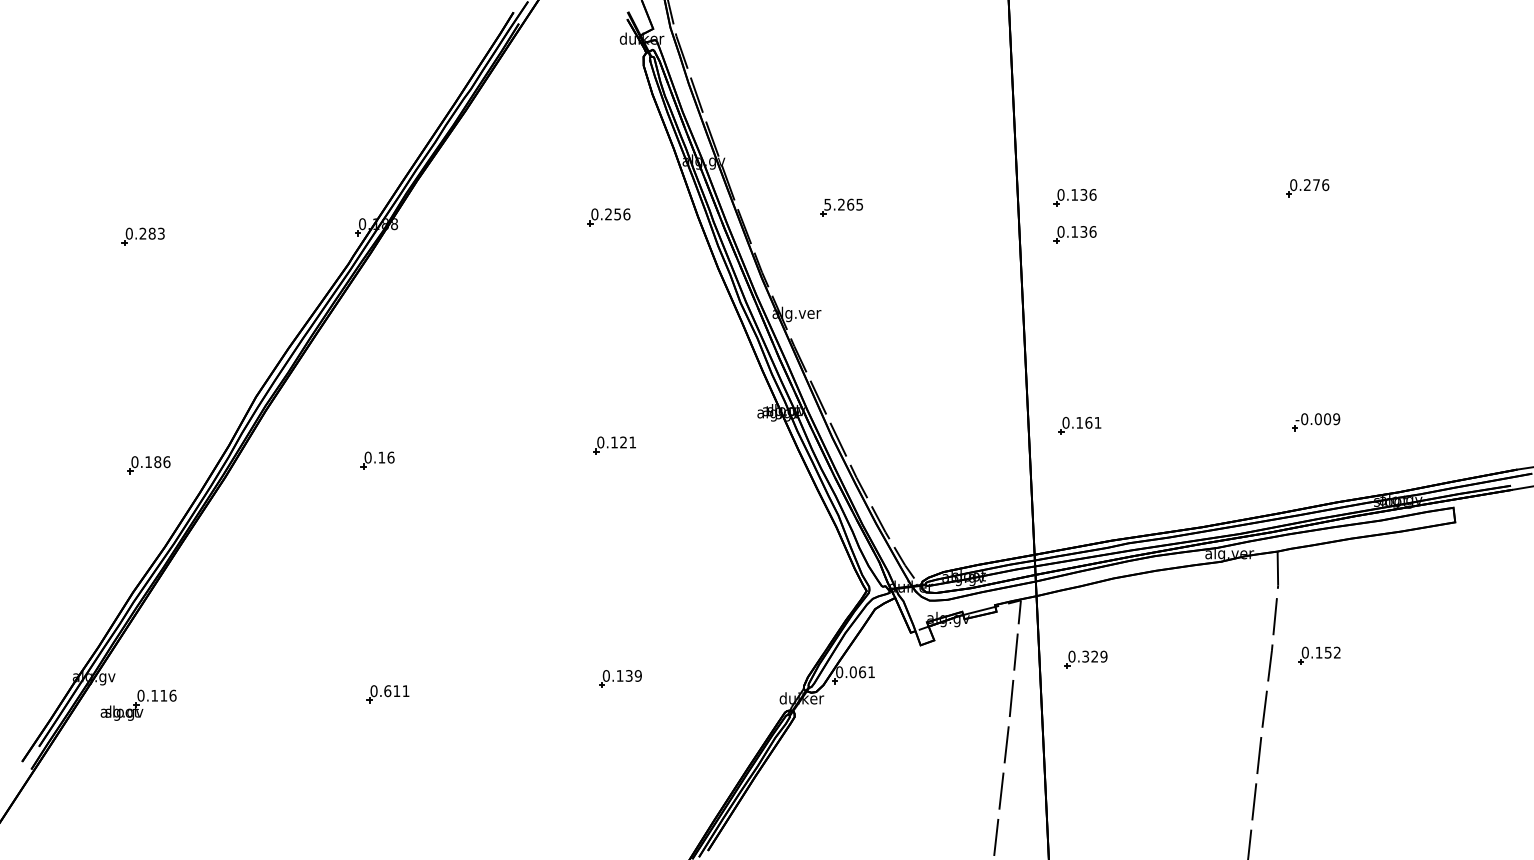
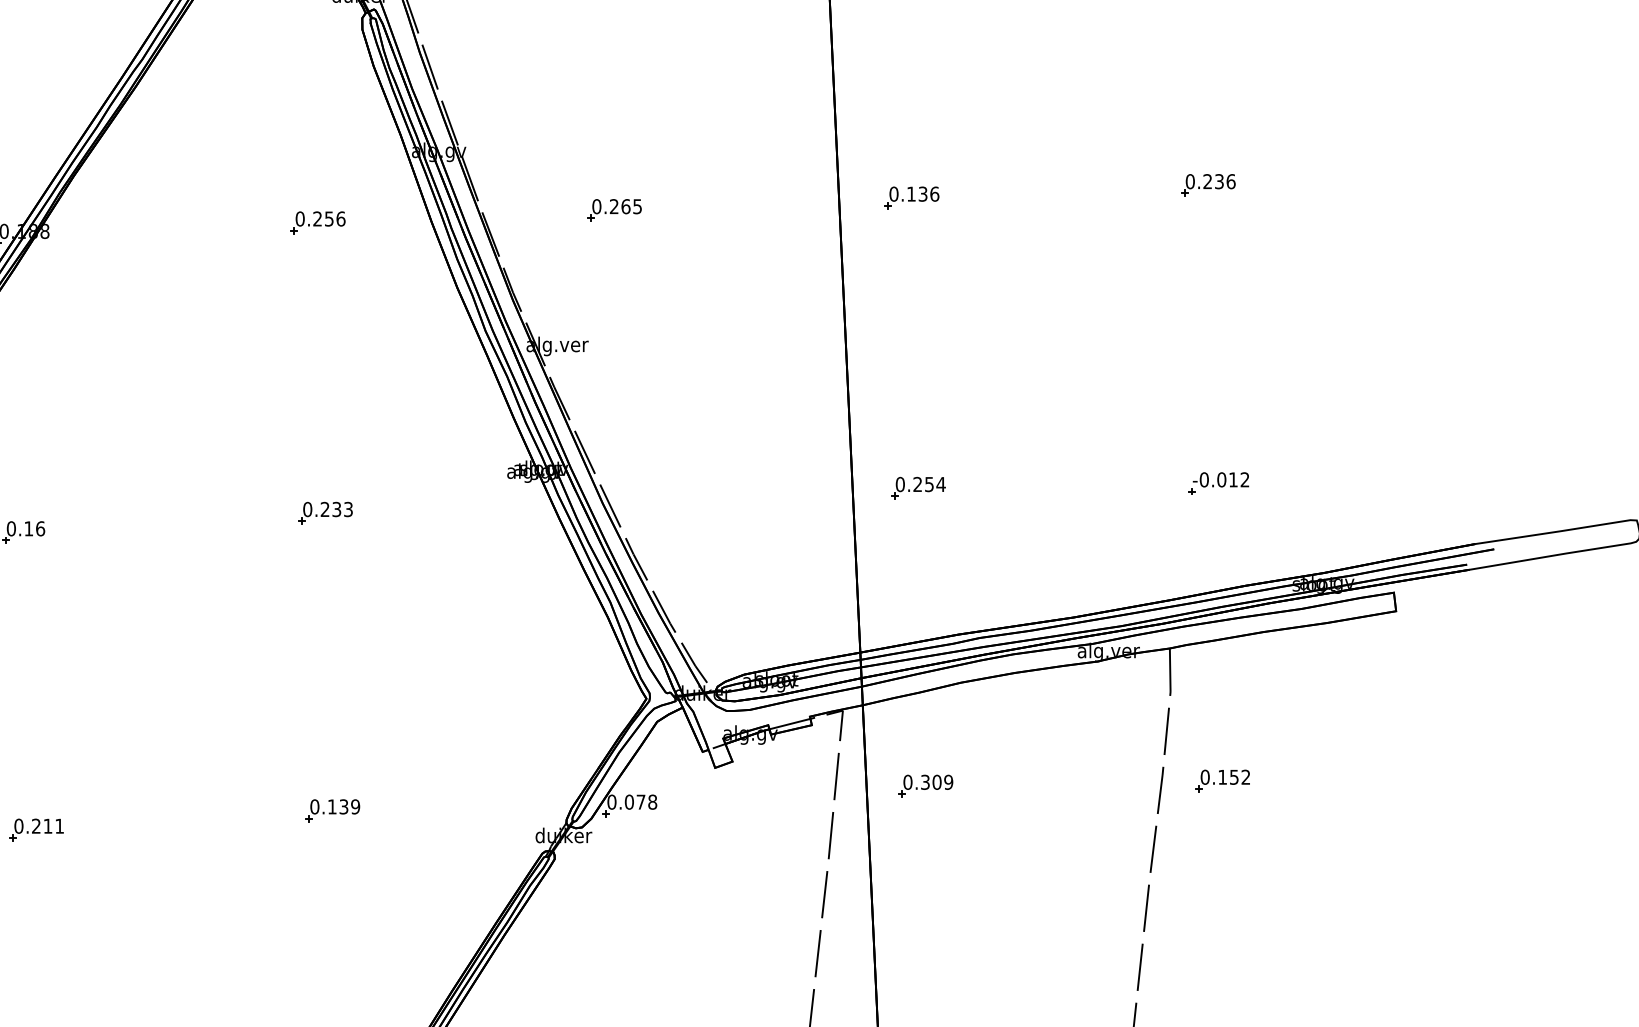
text: (1316, 185) -> (1219, 182), 0.276 -> 0.236
text: (827, 204) -> (596, 206), 5.265 -> 0.265
part: (1074, 234) -> (911, 244), removed
text: (1332, 419) -> (1239, 480), -0.009 -> -0.012
text: (1088, 422) -> (928, 484), 0.161 -> 0.254
text: (623, 442) -> (336, 509), 0.121 -> 0.233
text: (1094, 656) -> (936, 782), 0.329 -> 0.309
text: (867, 672) -> (647, 802), 0.061 -> 0.078
text: (387, 691) -> (36, 826), 0.611 -> 0.211

